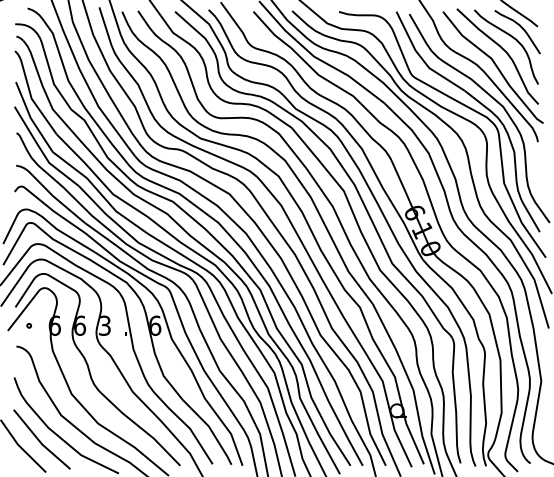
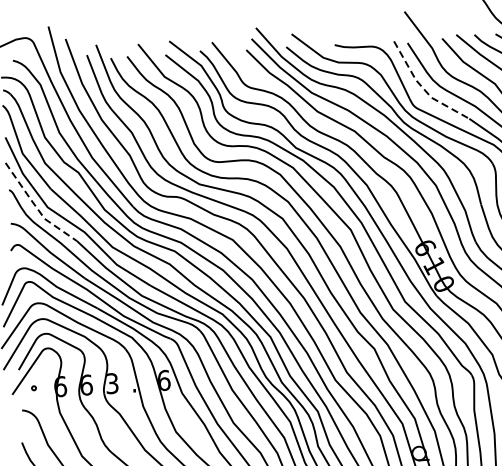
line: (422, 58) -> (423, 88), solid -> dashed
line: (41, 151) -> (36, 207), solid -> dashed

